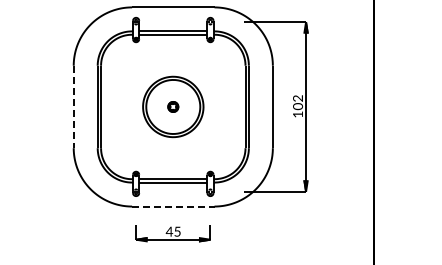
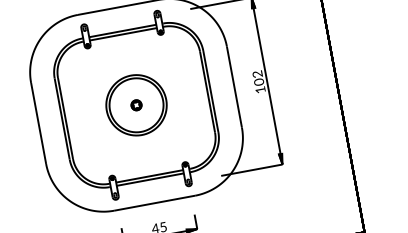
line: (73, 107) -> (38, 124), dashed -> solid
line: (173, 206) -> (154, 203), dashed -> solid

